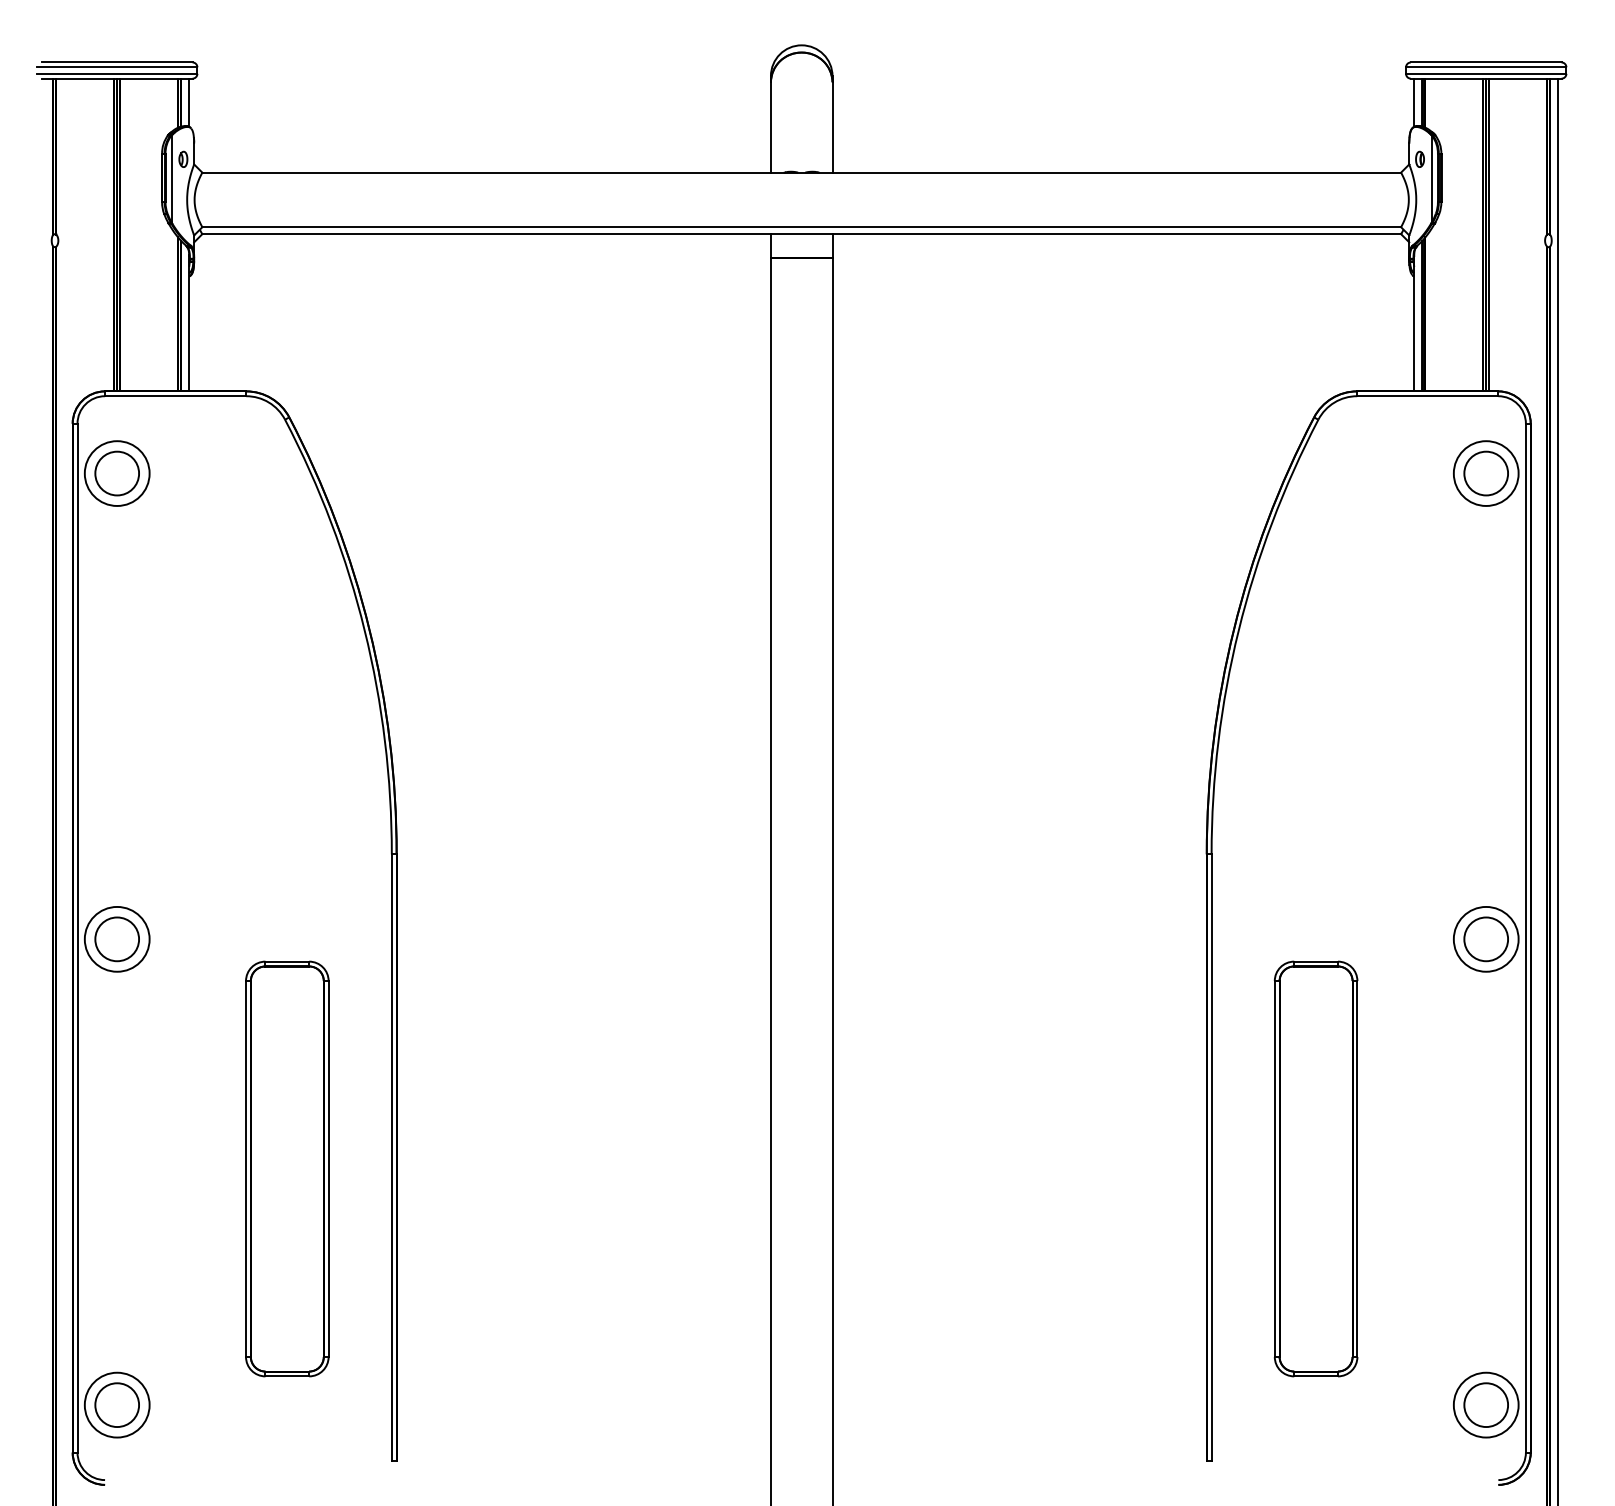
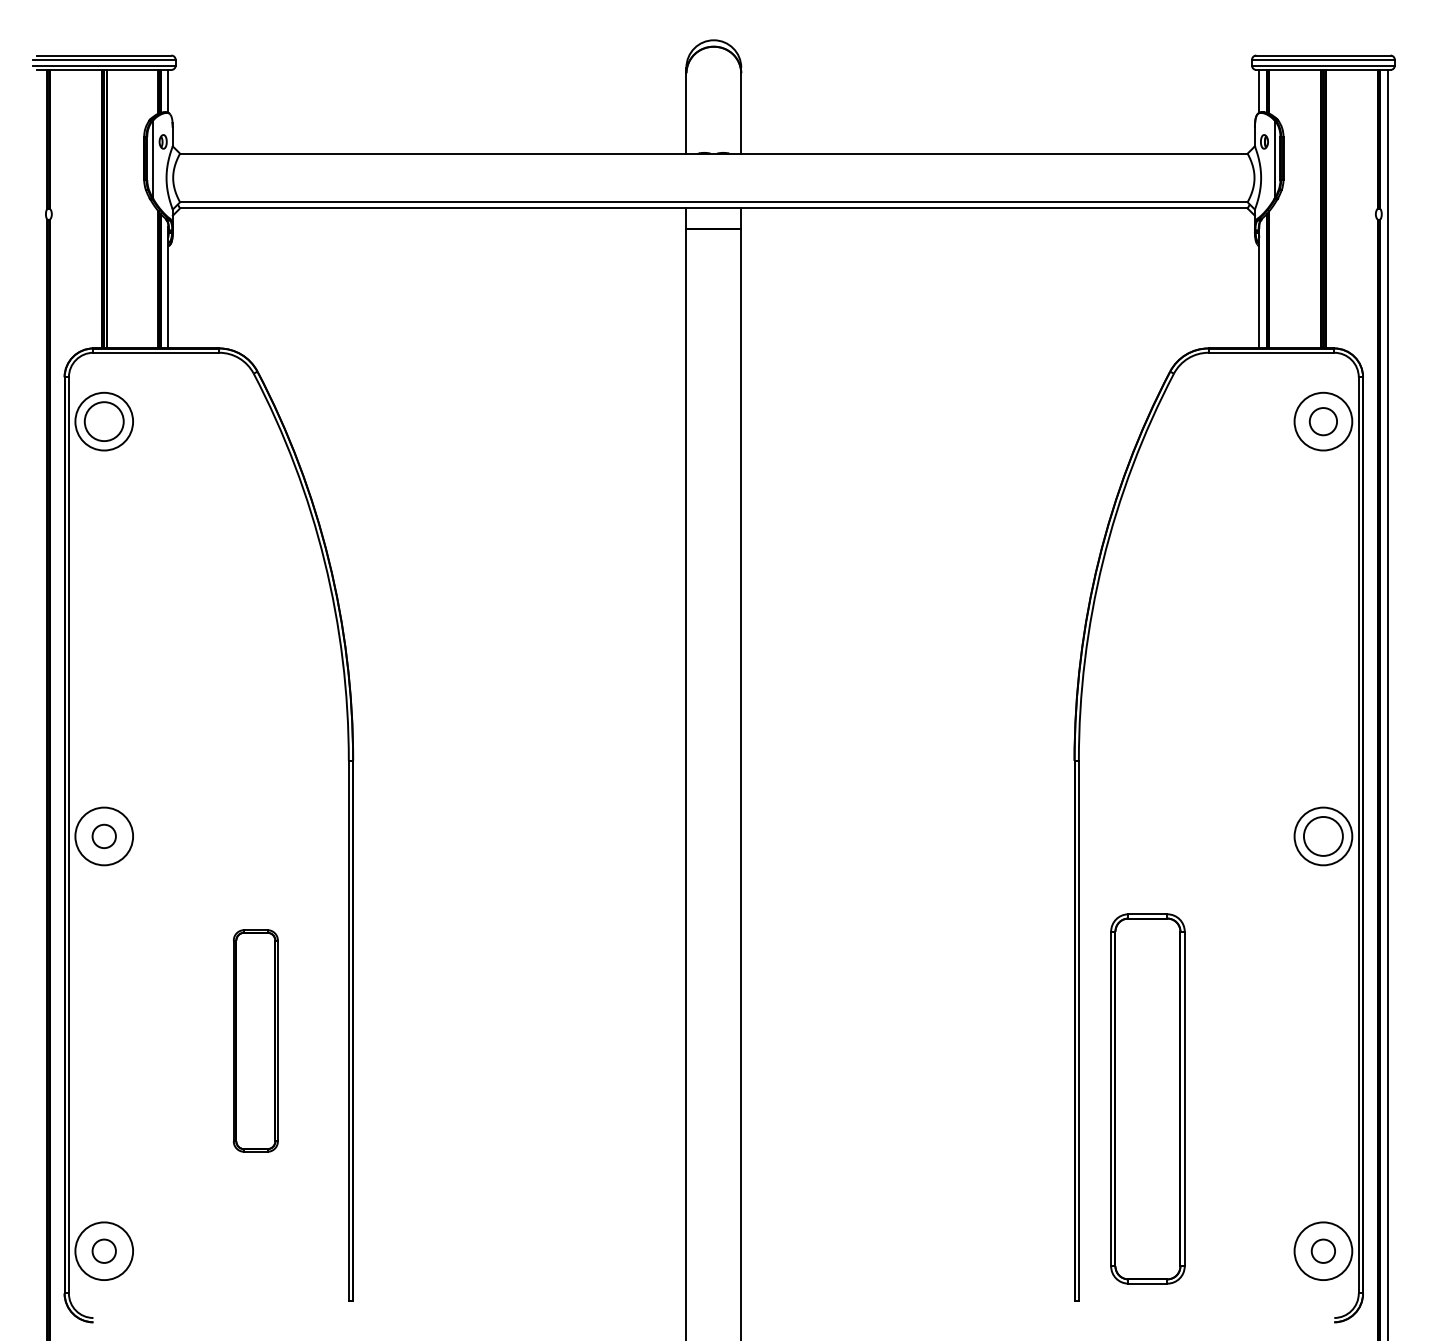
circle: (1485, 473) -> (1322, 421), size x0.7
circle: (116, 938) -> (103, 835), size x0.6
part: (287, 1168) -> (255, 1040), size x0.6
part: (1315, 1168) -> (1147, 1098), moved
circle: (116, 1404) -> (103, 1250), size x0.6
circle: (1485, 1404) -> (1322, 1250), size x0.6

